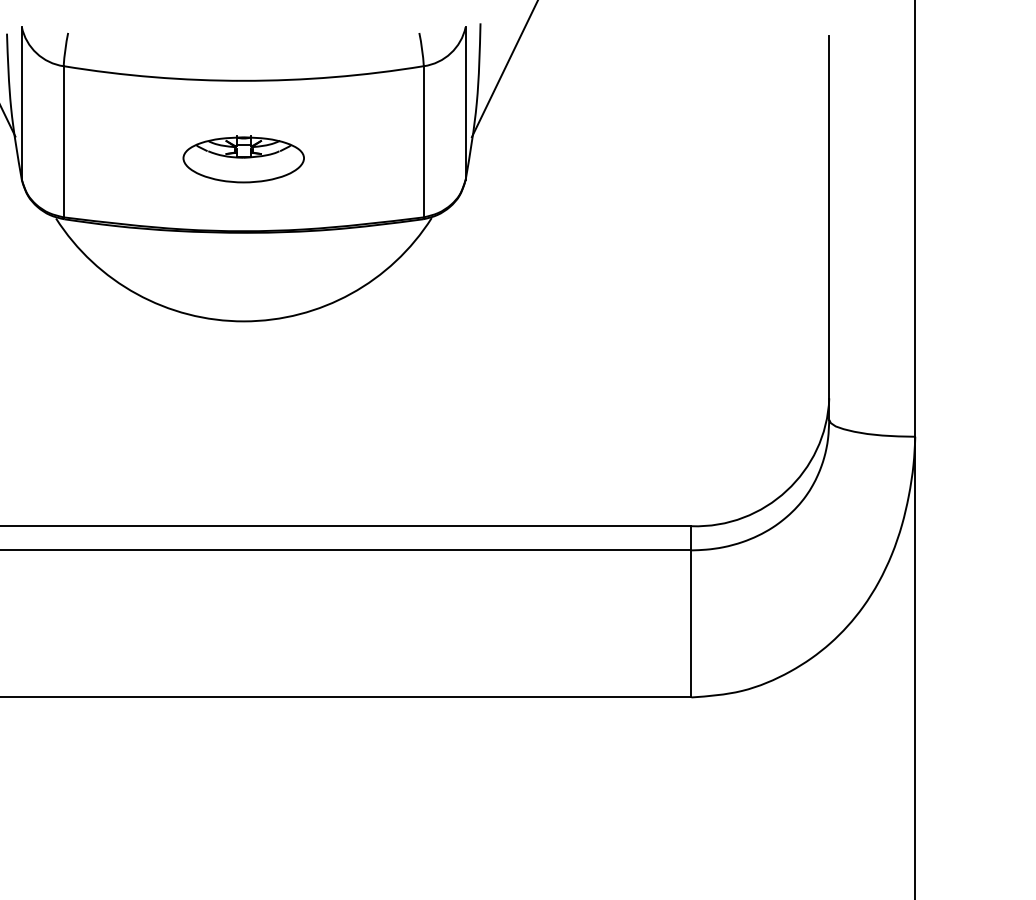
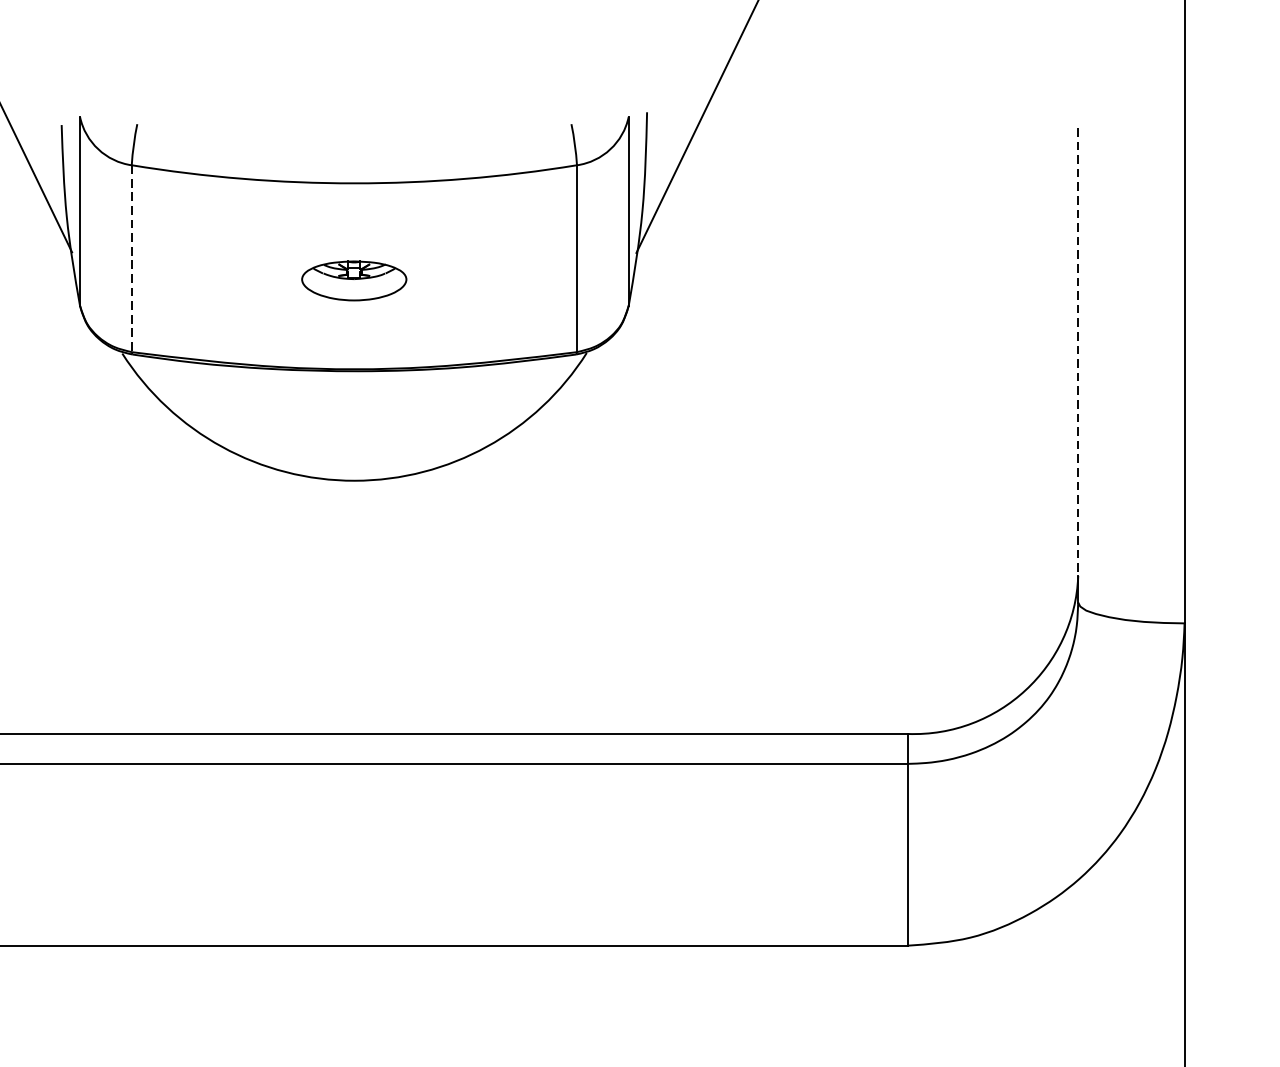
line: (63, 141) -> (131, 258), solid -> dashed
part: (243, 159) -> (354, 280), size x0.7
line: (829, 217) -> (1078, 352), solid -> dashed

